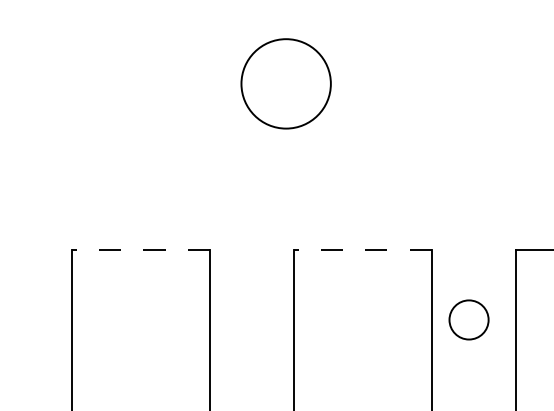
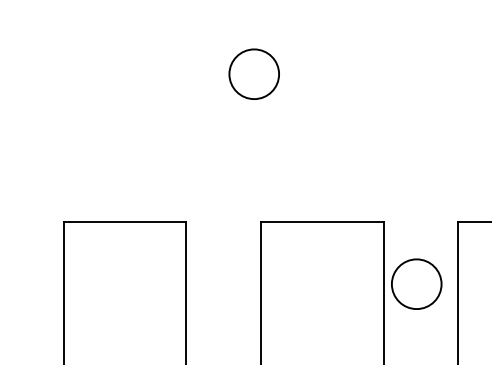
circle: (286, 83) -> (254, 74), size x0.62
line: (141, 250) -> (125, 222), dashed -> solid
line: (362, 250) -> (321, 222), dashed -> solid
circle: (468, 319) -> (416, 283), size x1.43

